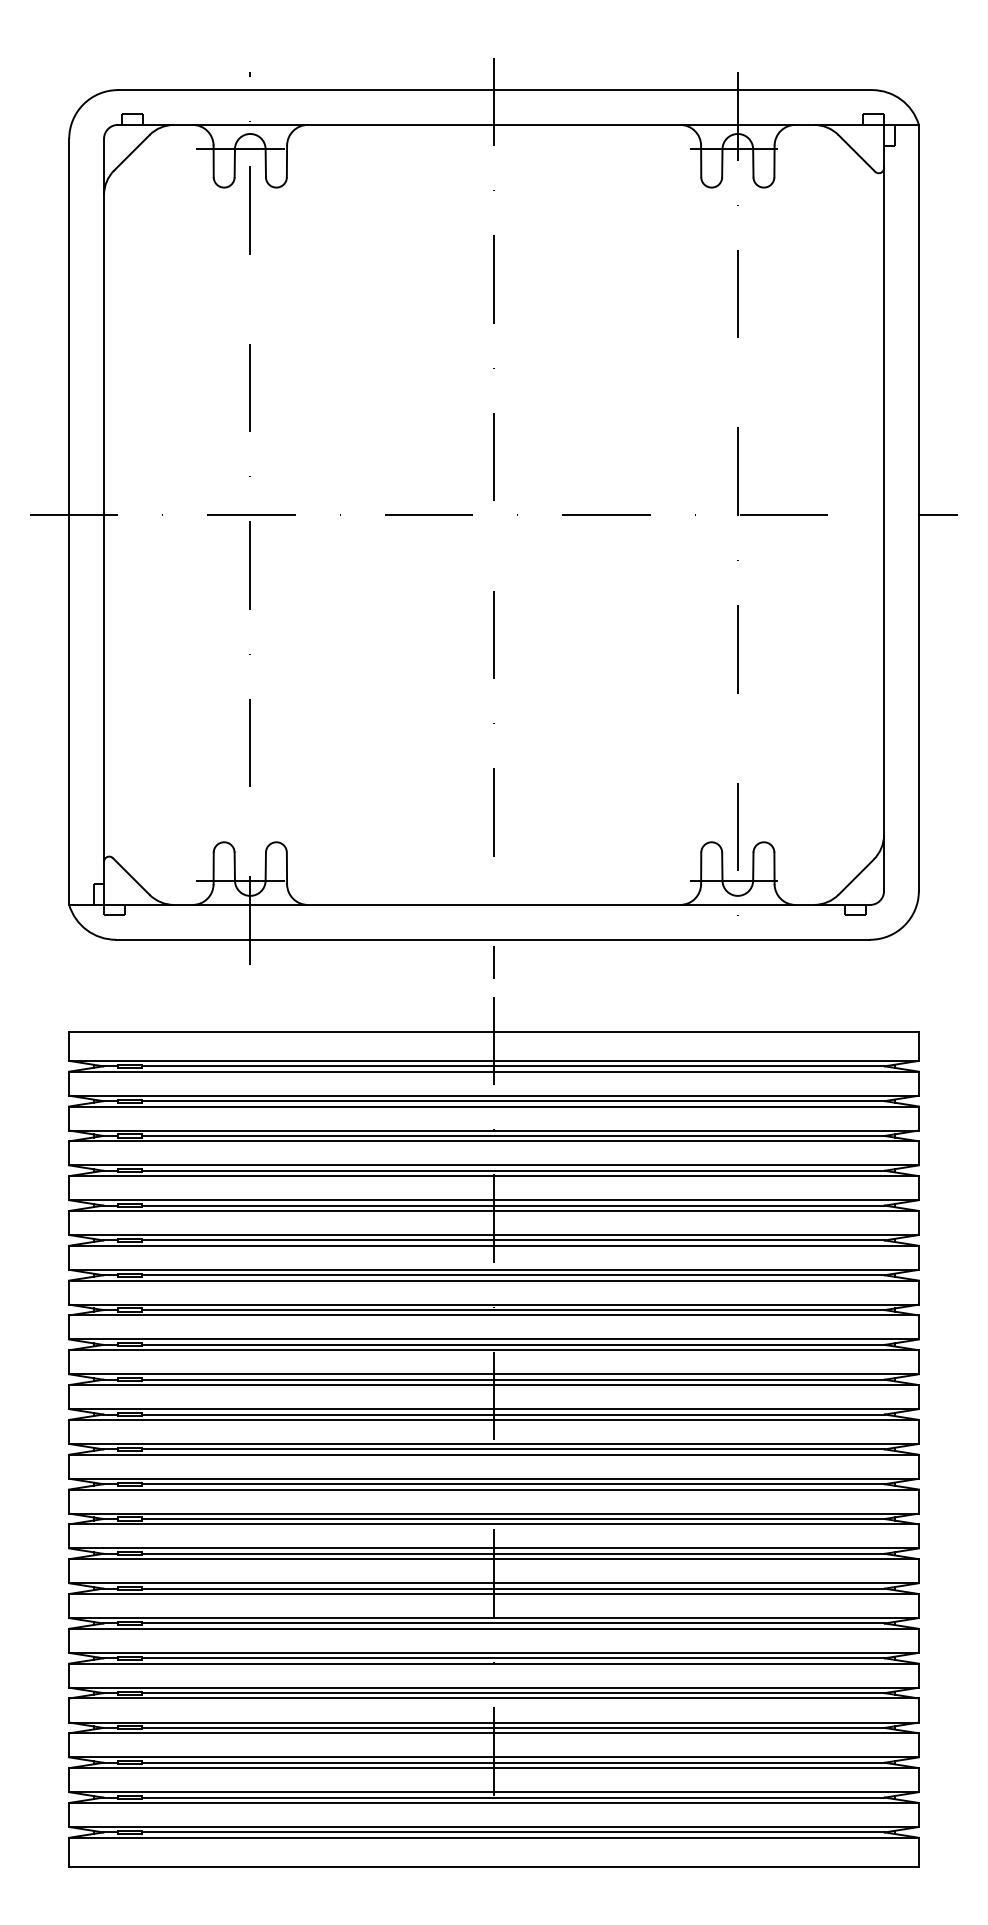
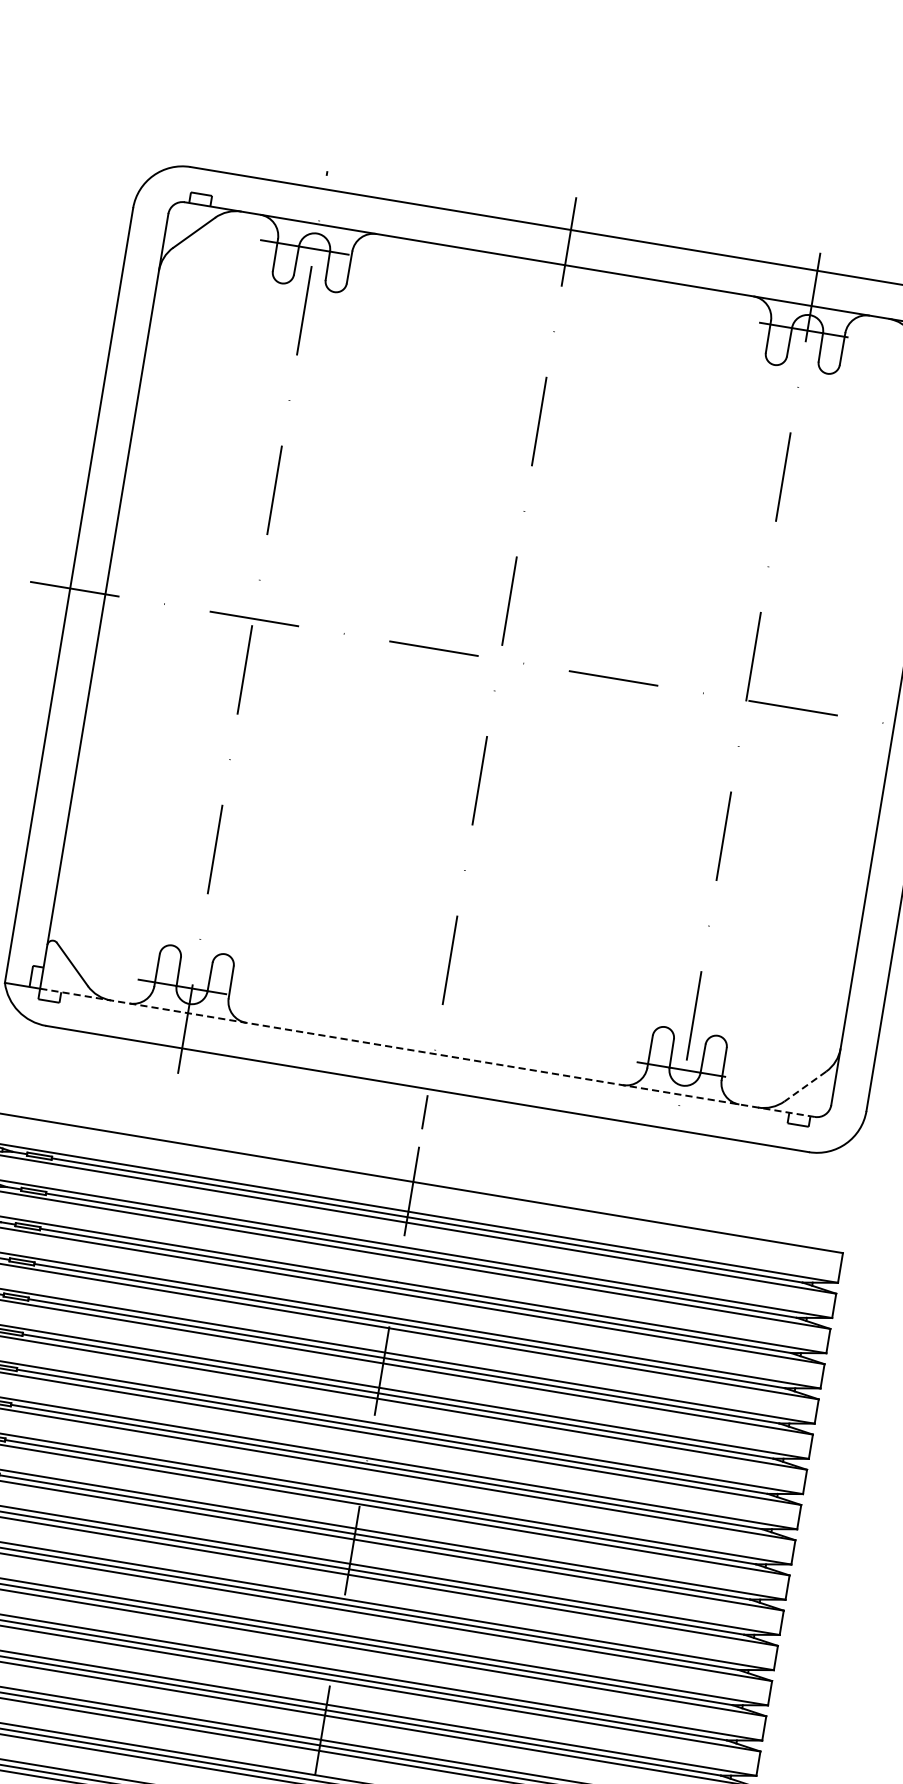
line: (856, 877) -> (805, 1086), solid -> dashed
line: (486, 904) -> (426, 1052), solid -> dashed

